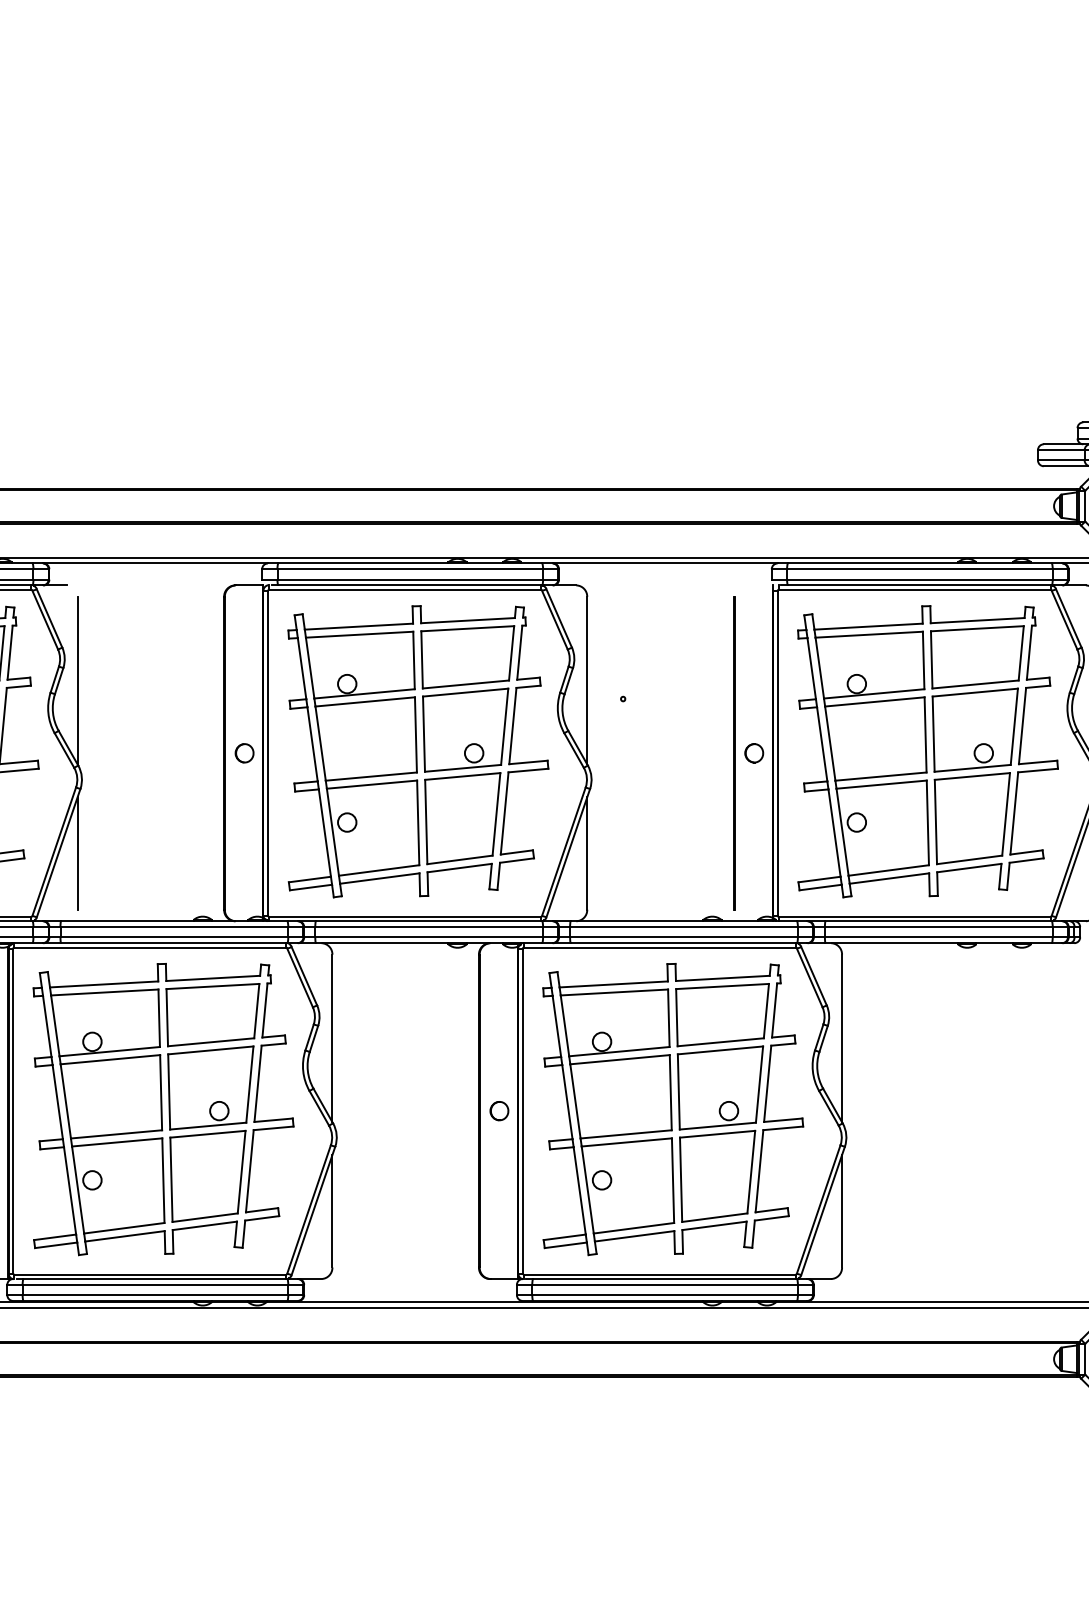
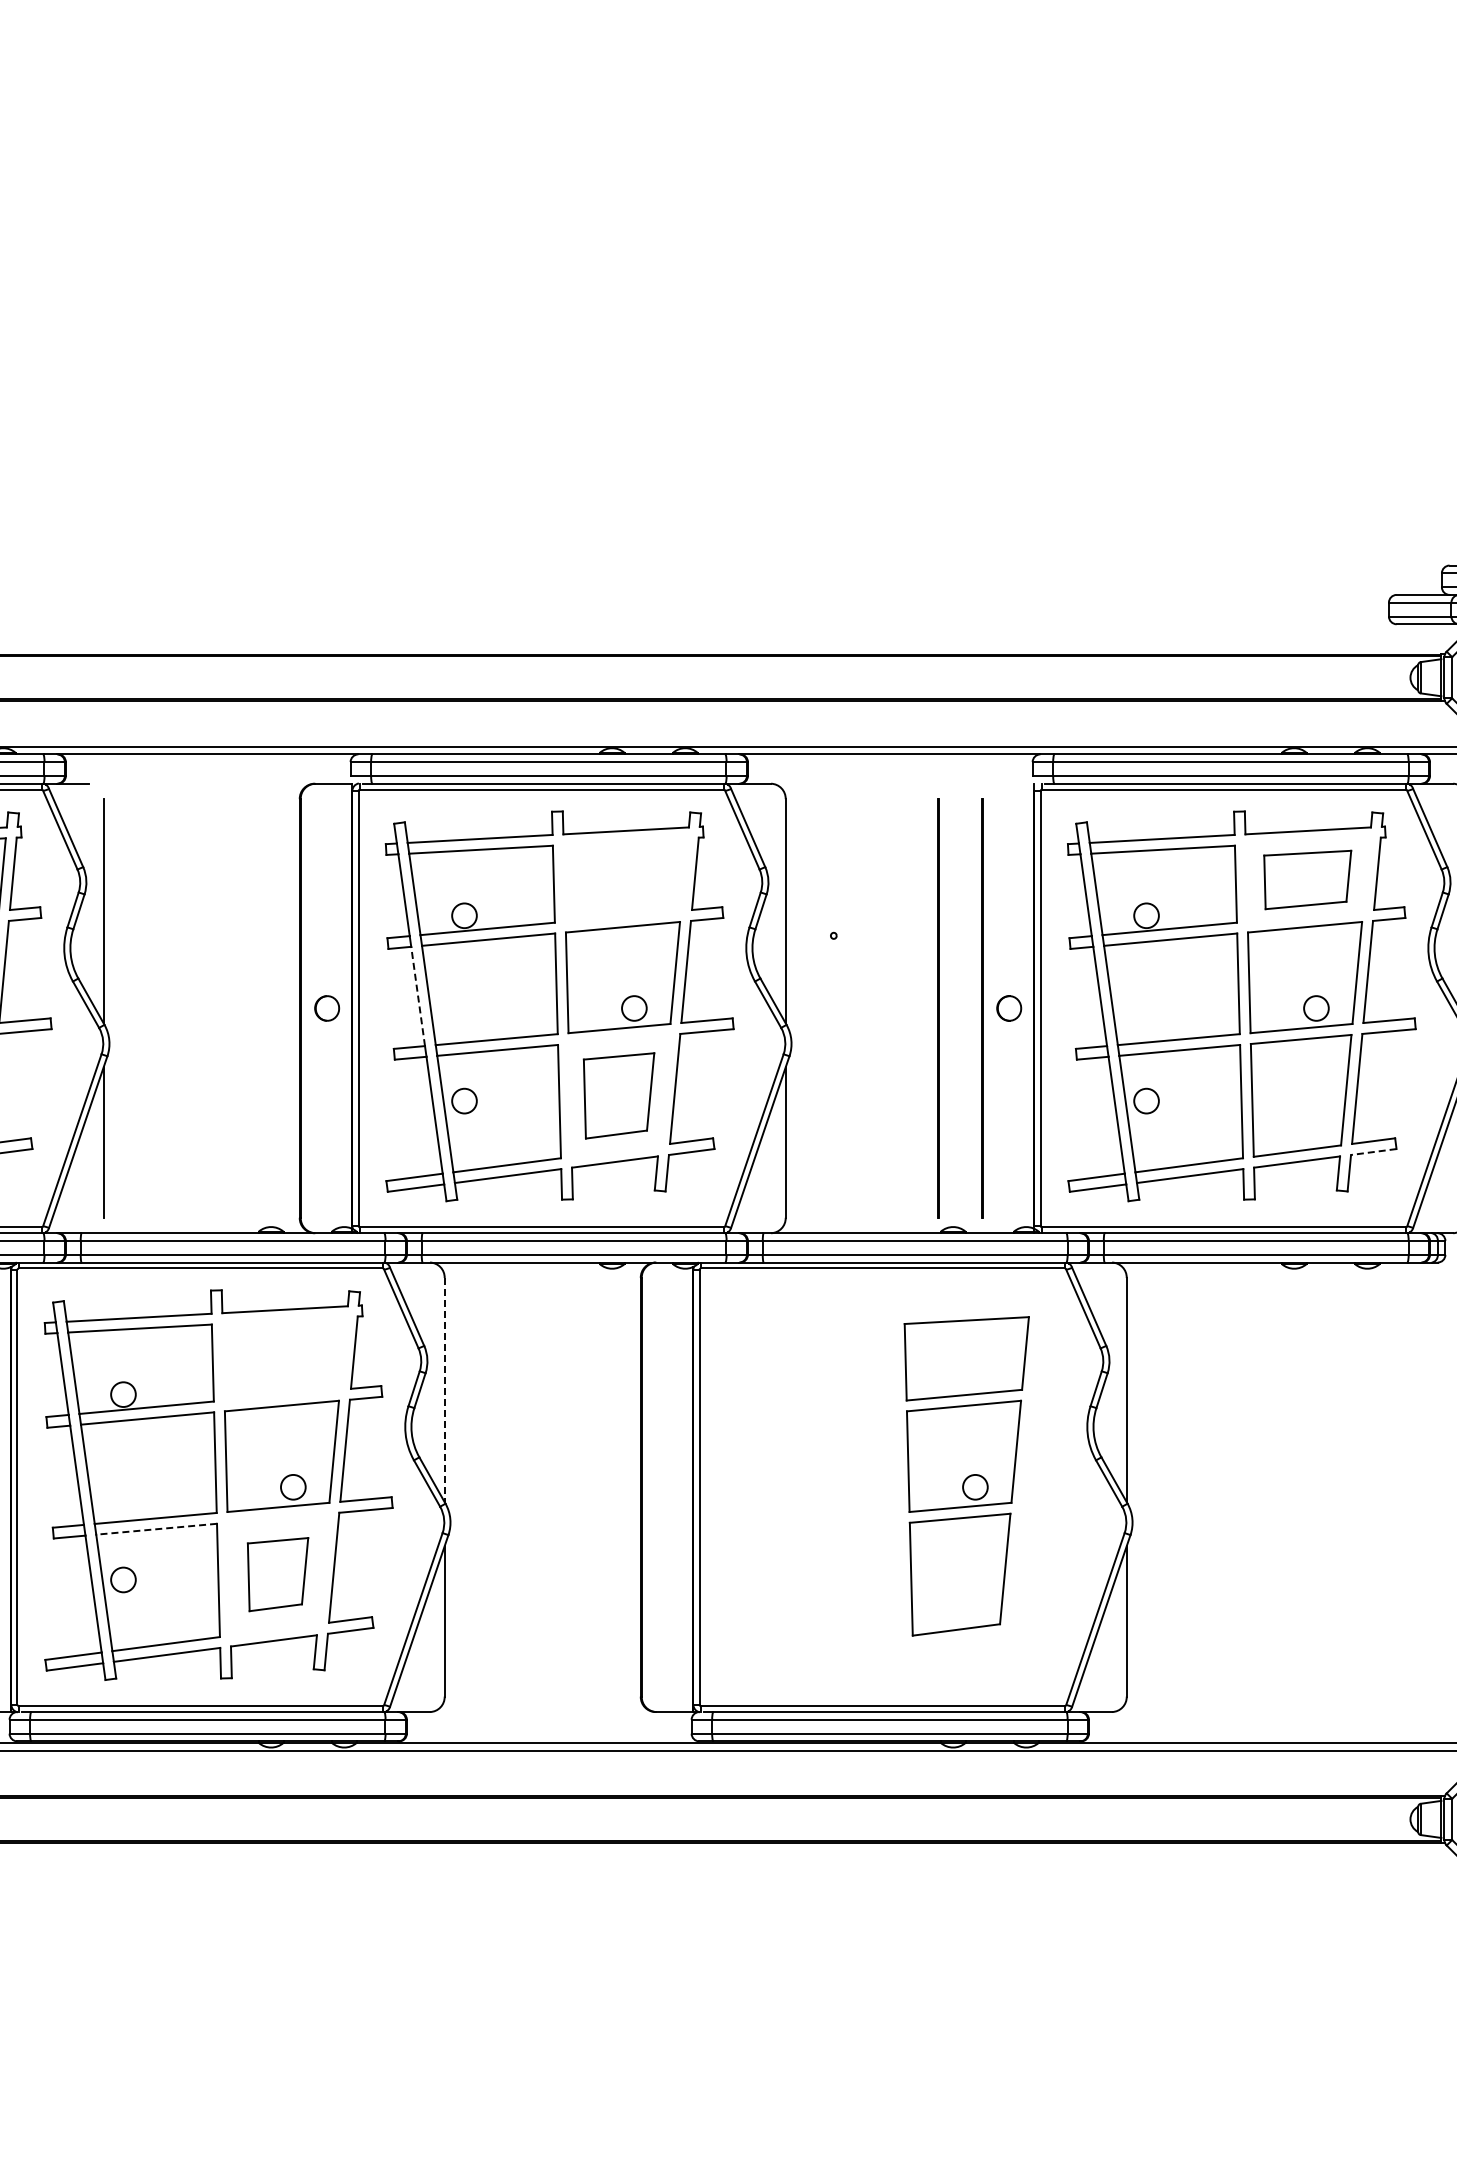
part: (467, 656) -> (625, 879), removed
part: (977, 656) -> (1307, 879), size x0.7
line: (312, 743) -> (418, 995), solid -> dashed
line: (701, 753) -> (938, 1008), added
part: (462, 818) -> (618, 1095), size x0.7
line: (1026, 860) -> (1373, 1152), solid -> dashed
part: (212, 1014) -> (284, 1358), removed
line: (332, 1038) -> (444, 1390), solid -> dashed
part: (673, 1109) -> (900, 1484), removed
part: (499, 1111) -> (668, 1487), removed
line: (117, 1142) -> (156, 1529), solid -> dashed
part: (207, 1176) -> (277, 1574), size x0.6

